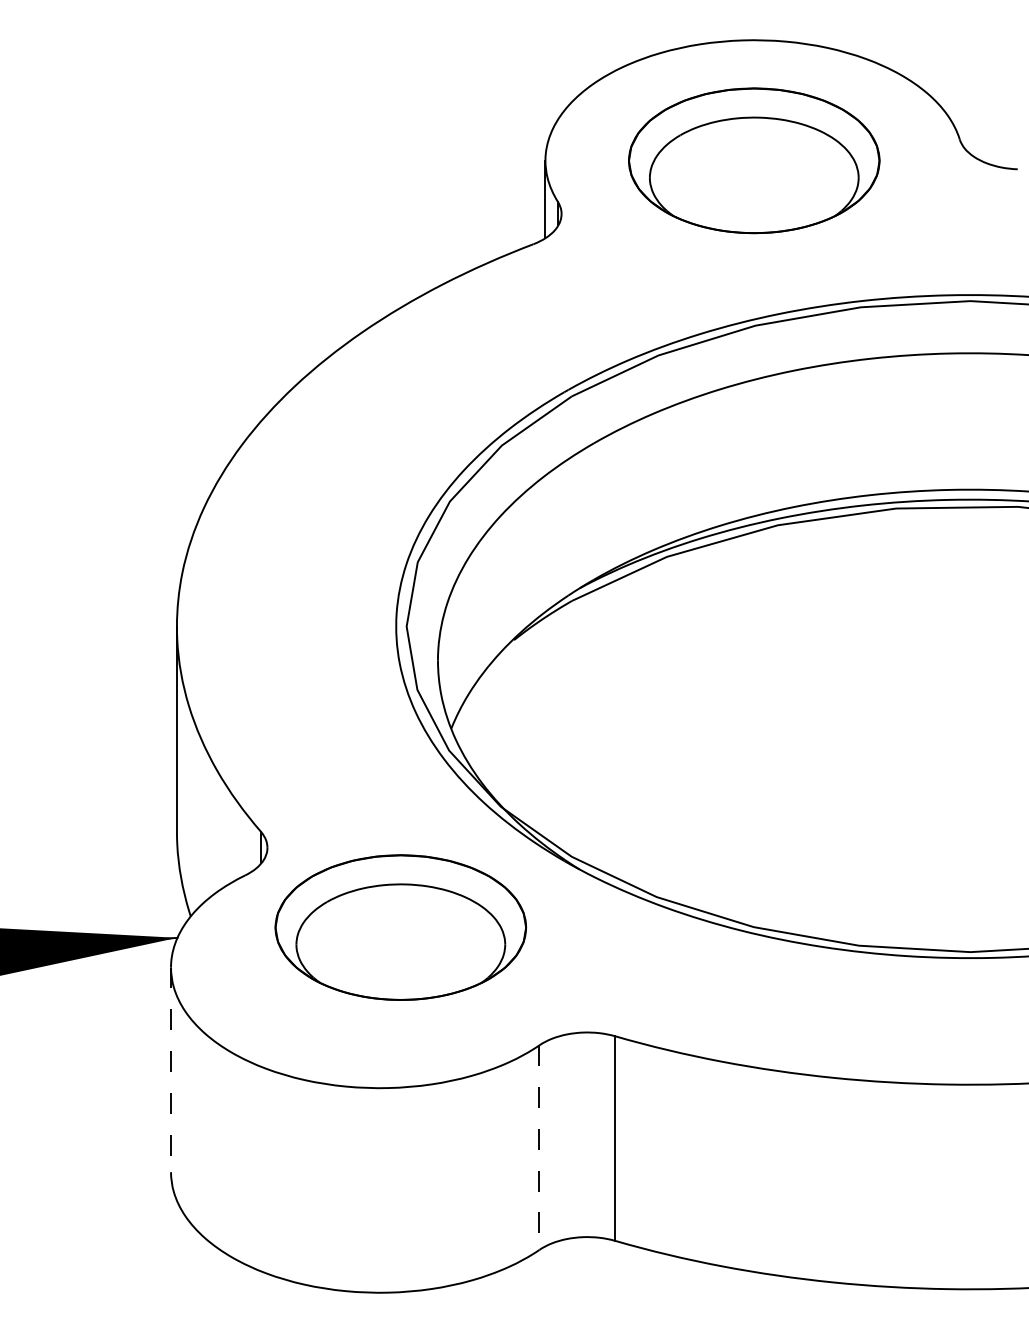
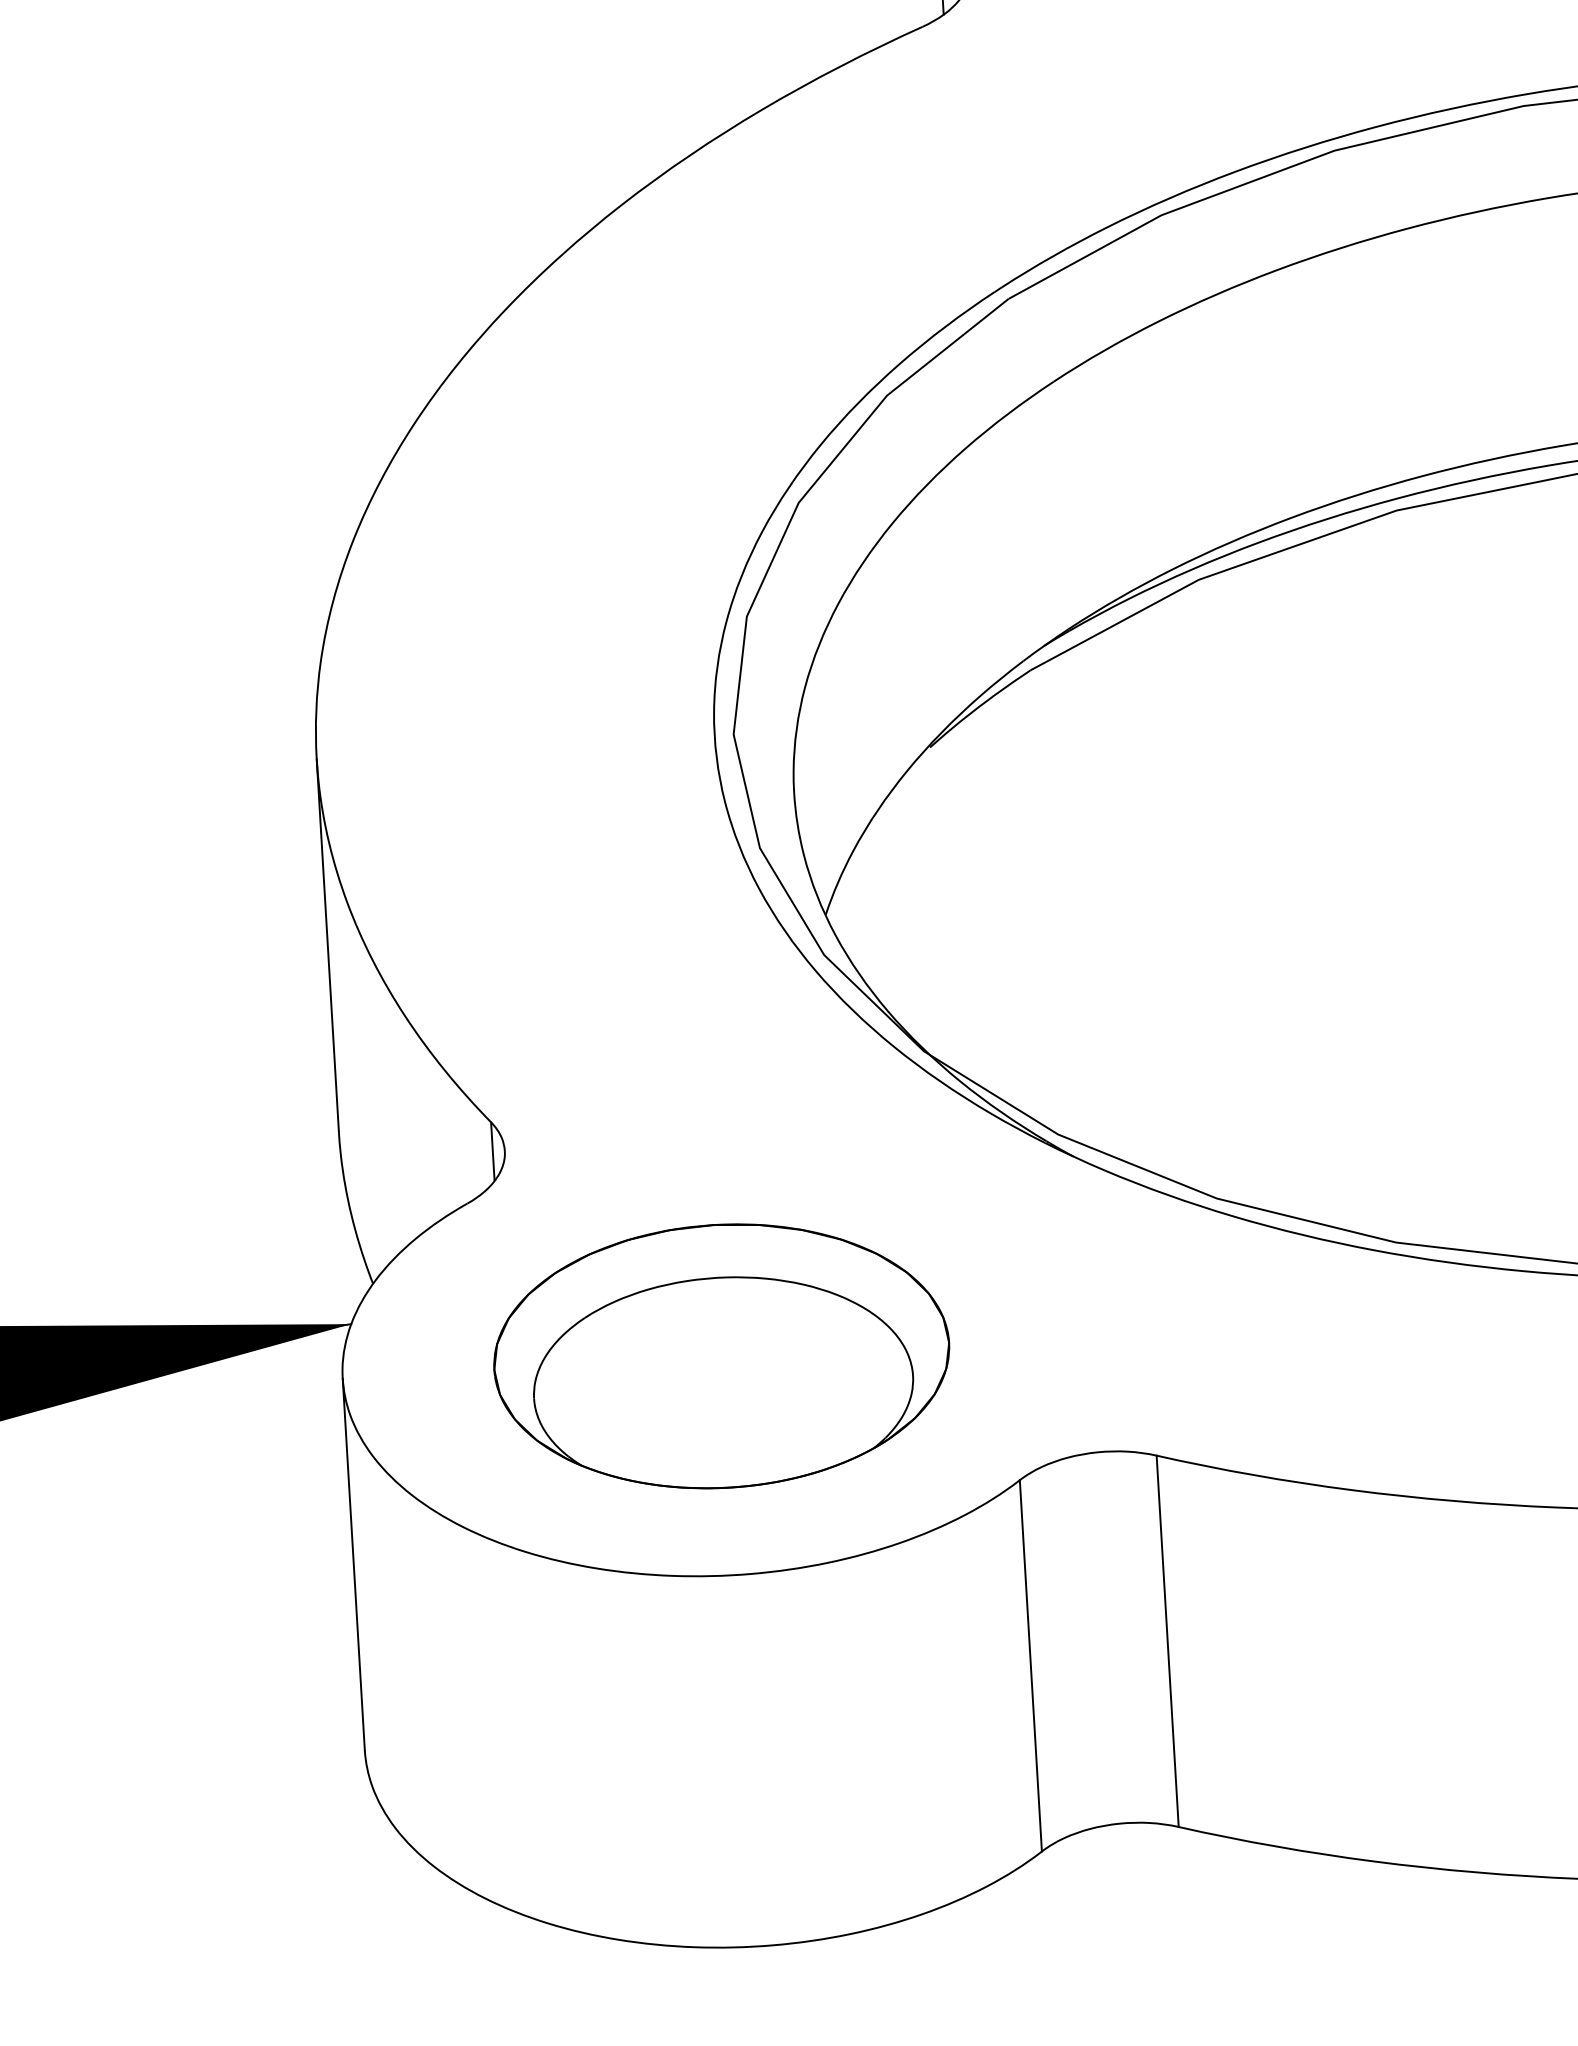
part: (400, 927) -> (721, 1356), moved
line: (171, 1070) -> (354, 1565), dashed -> solid
line: (539, 1148) -> (1031, 1667), dashed -> solid

